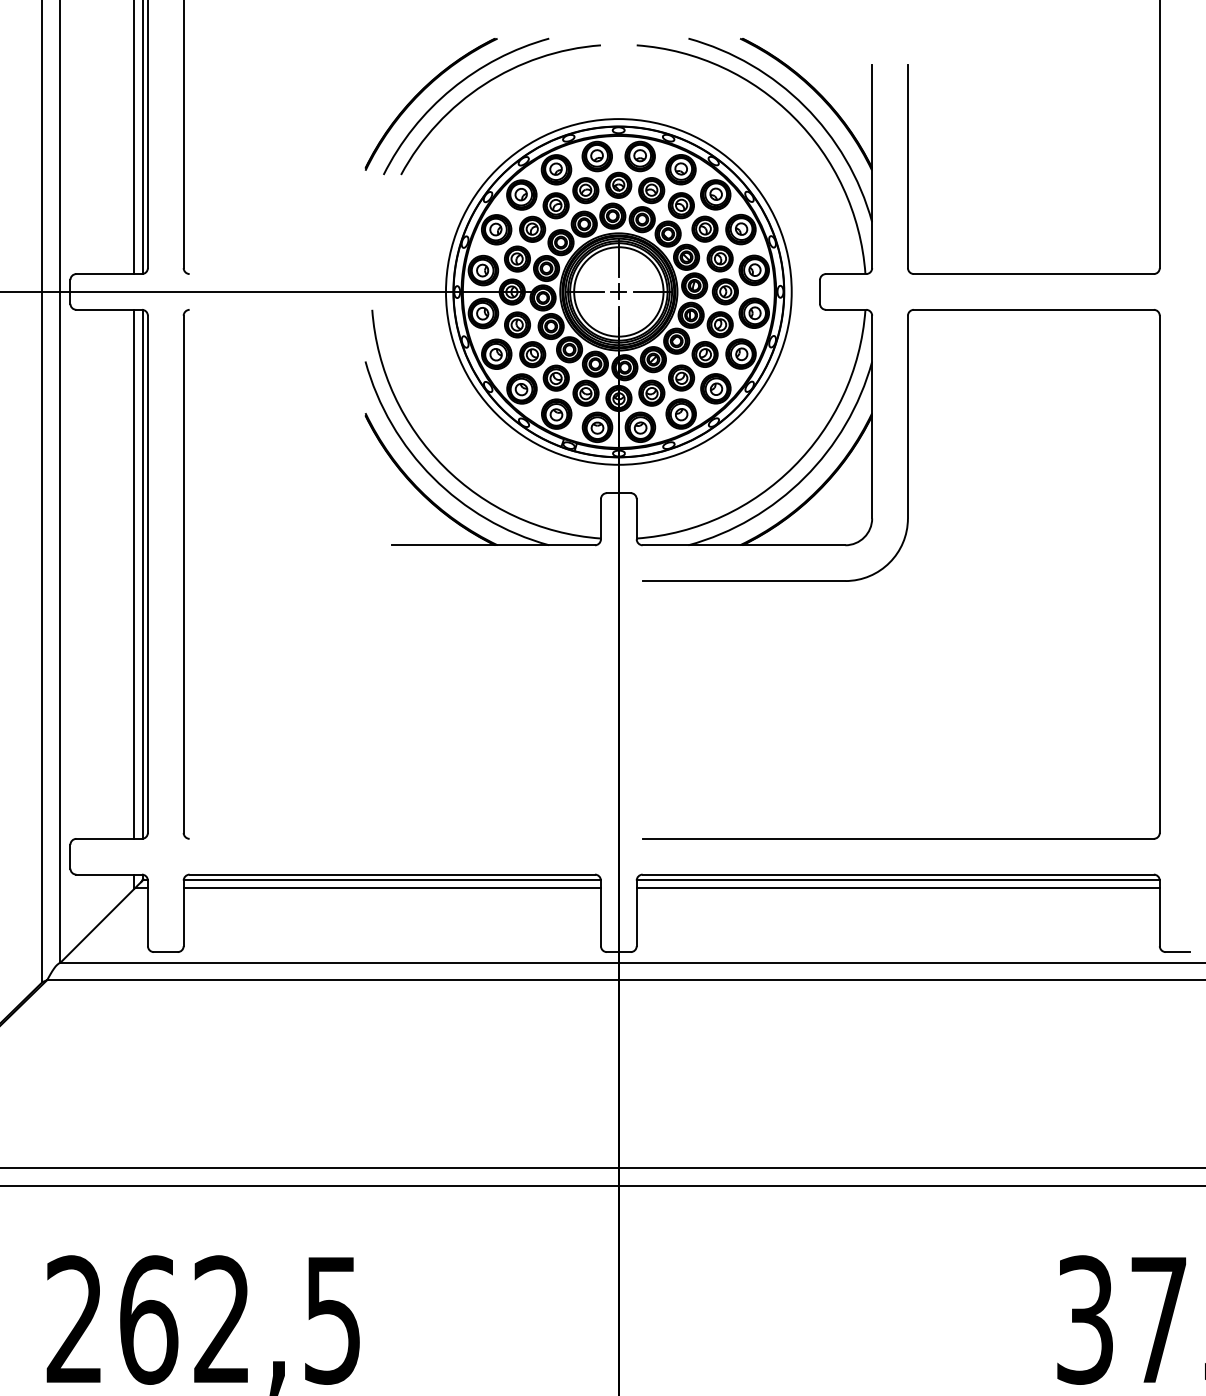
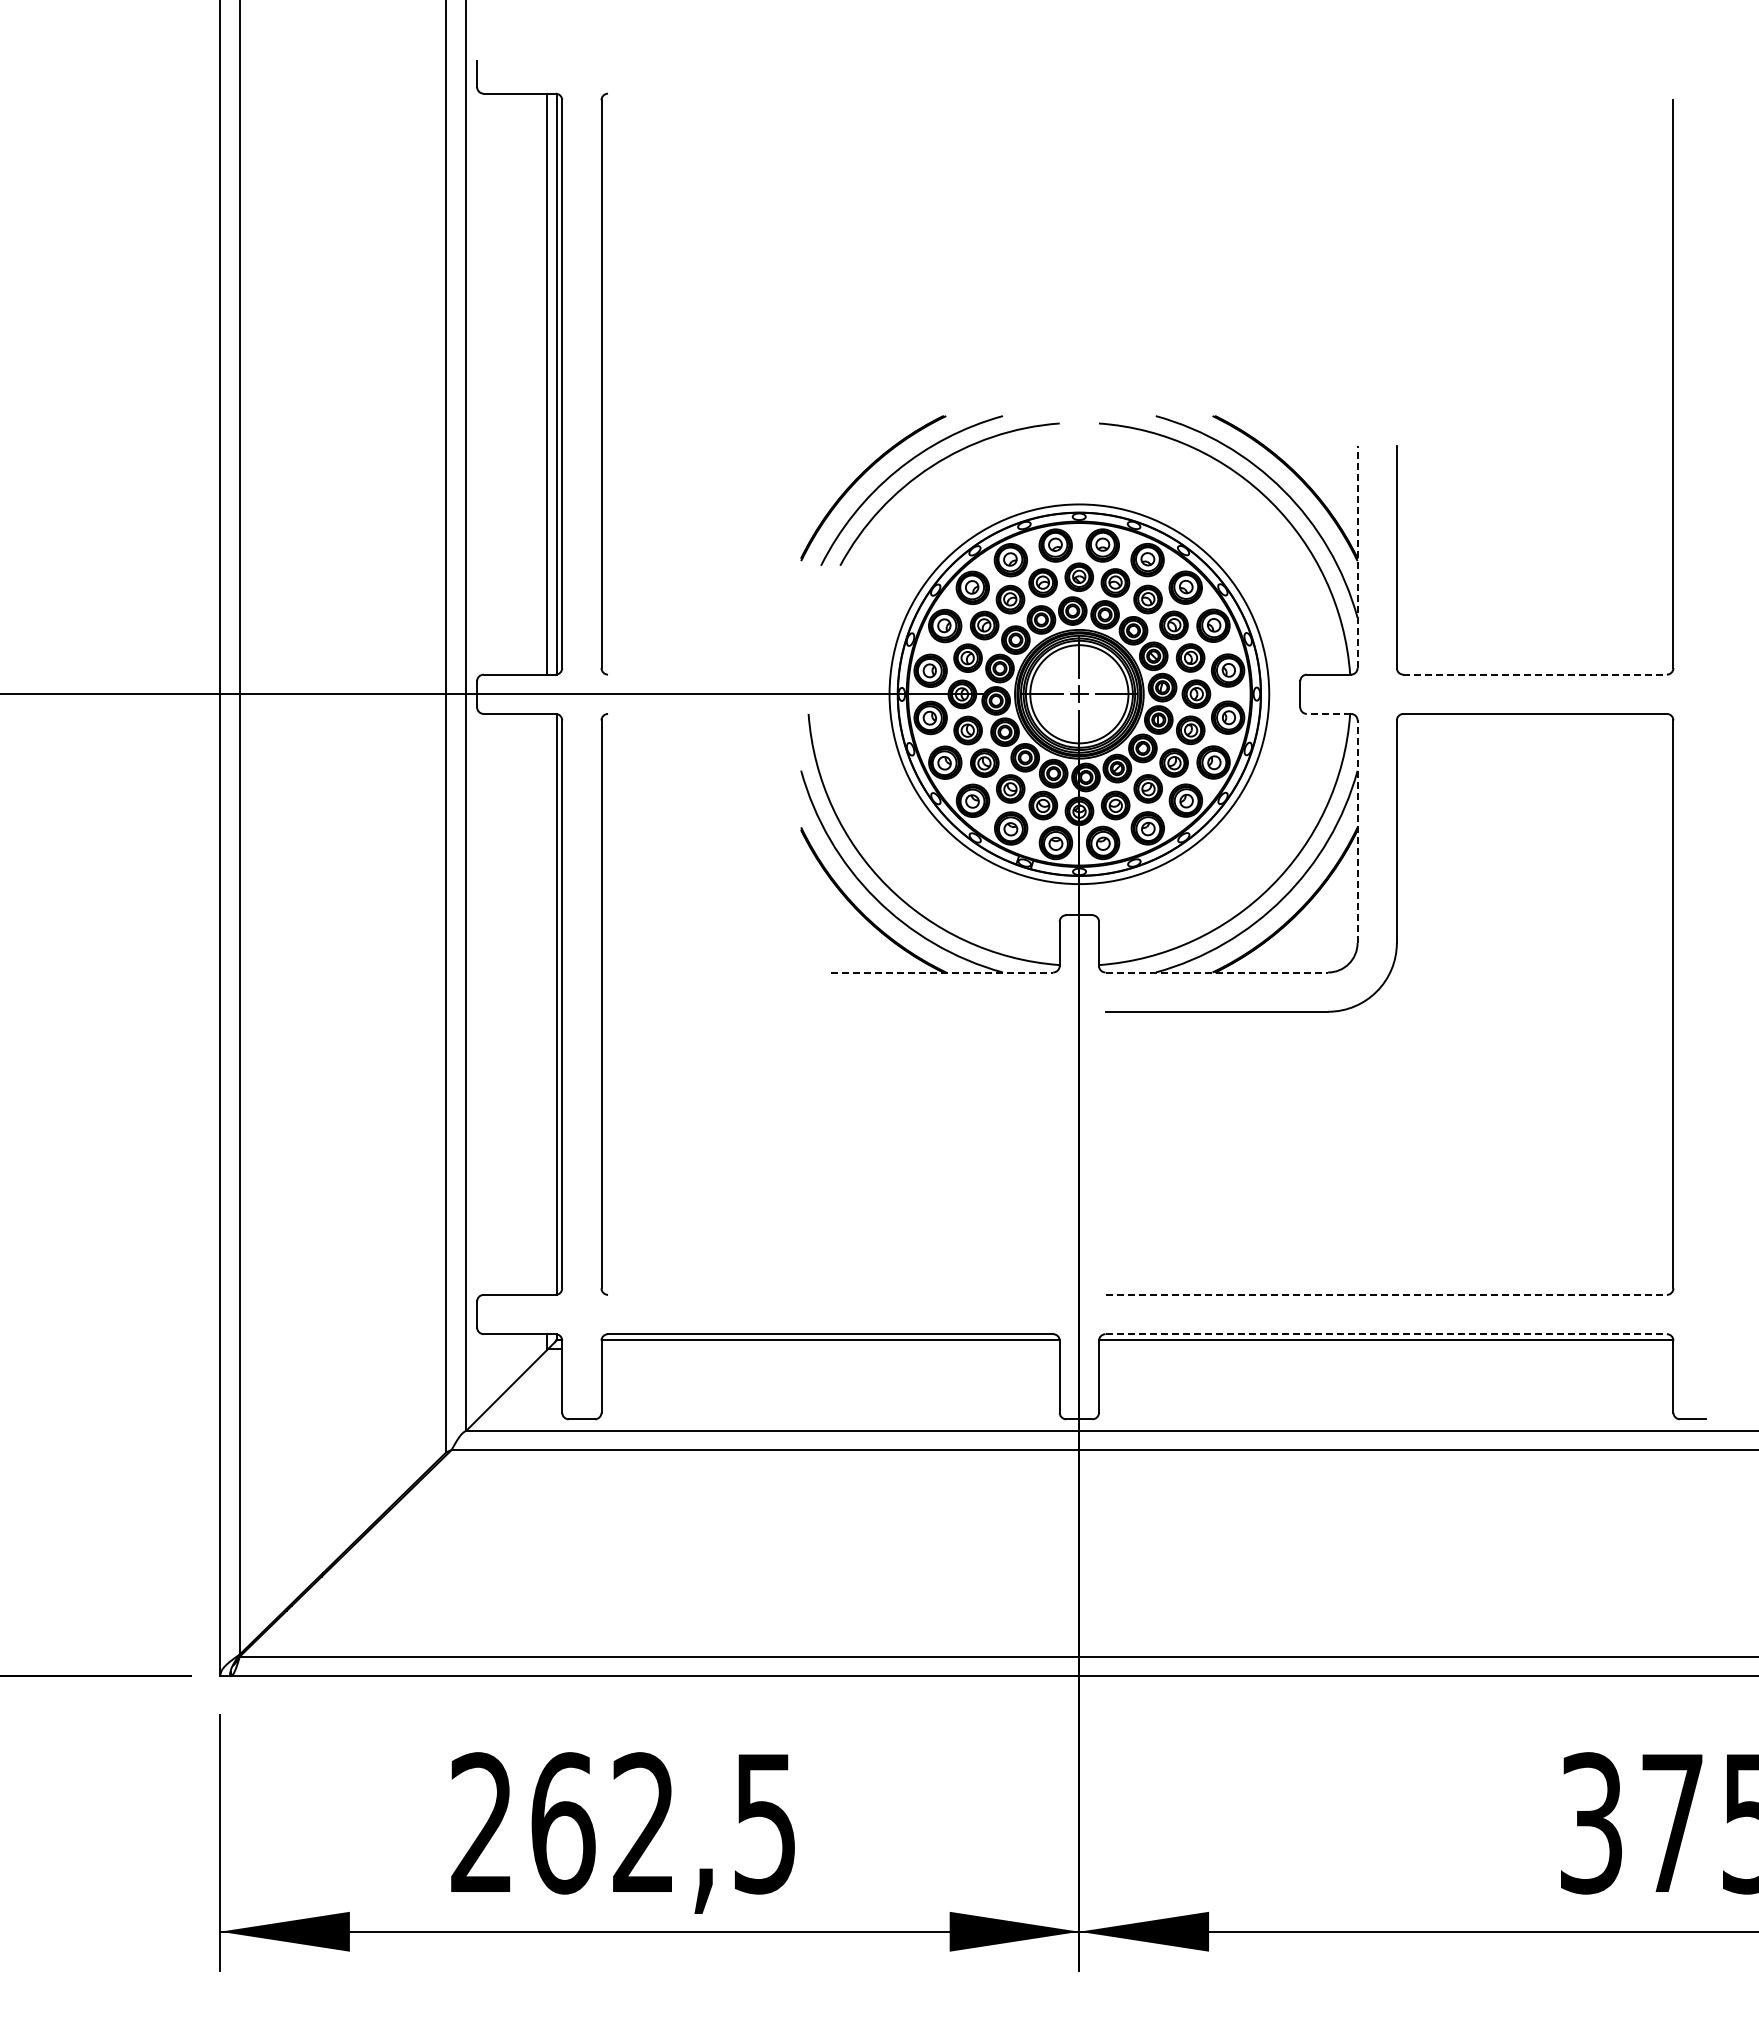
line: (872, 166) -> (1357, 556), solid -> dashed
line: (1034, 273) -> (1535, 674), solid -> dashed
line: (845, 309) -> (1328, 713), solid -> dashed
line: (872, 416) -> (1357, 831), solid -> dashed
line: (494, 545) -> (942, 972), solid -> dashed
line: (744, 545) -> (1217, 972), solid -> dashed
line: (134, 573) -> (547, 1003), removed
line: (898, 838) -> (1386, 1294), solid -> dashed
line: (898, 874) -> (1386, 1334), solid -> dashed
line: (392, 888) -> (830, 1349), removed
line: (898, 888) -> (1386, 1349), removed

